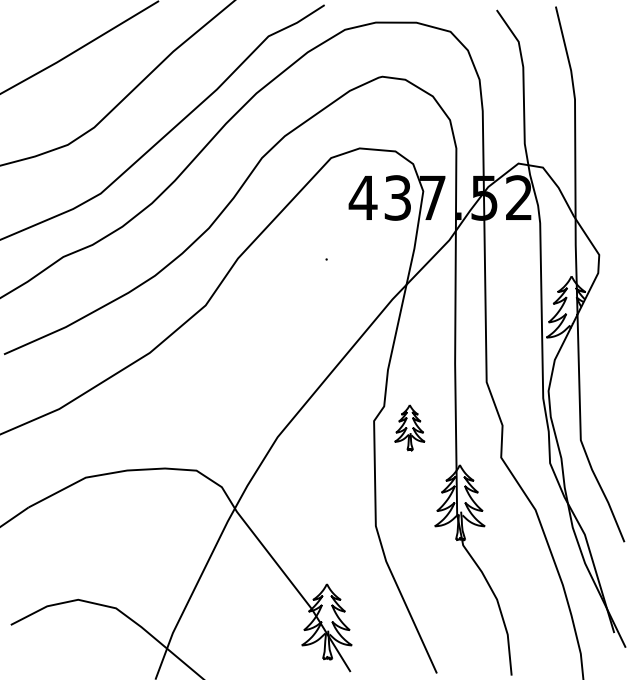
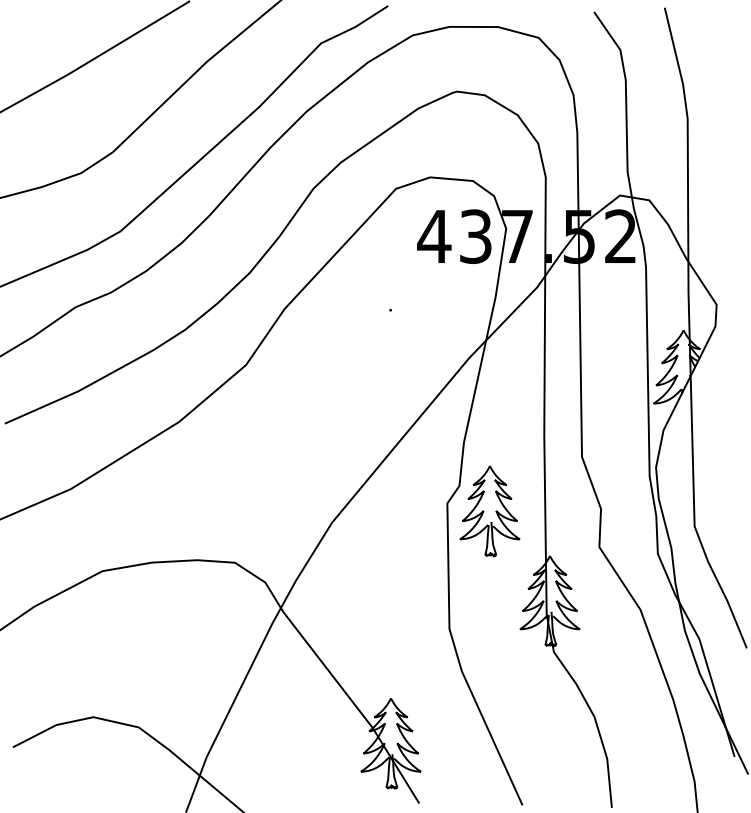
part: (409, 427) -> (489, 511), size x1.67

